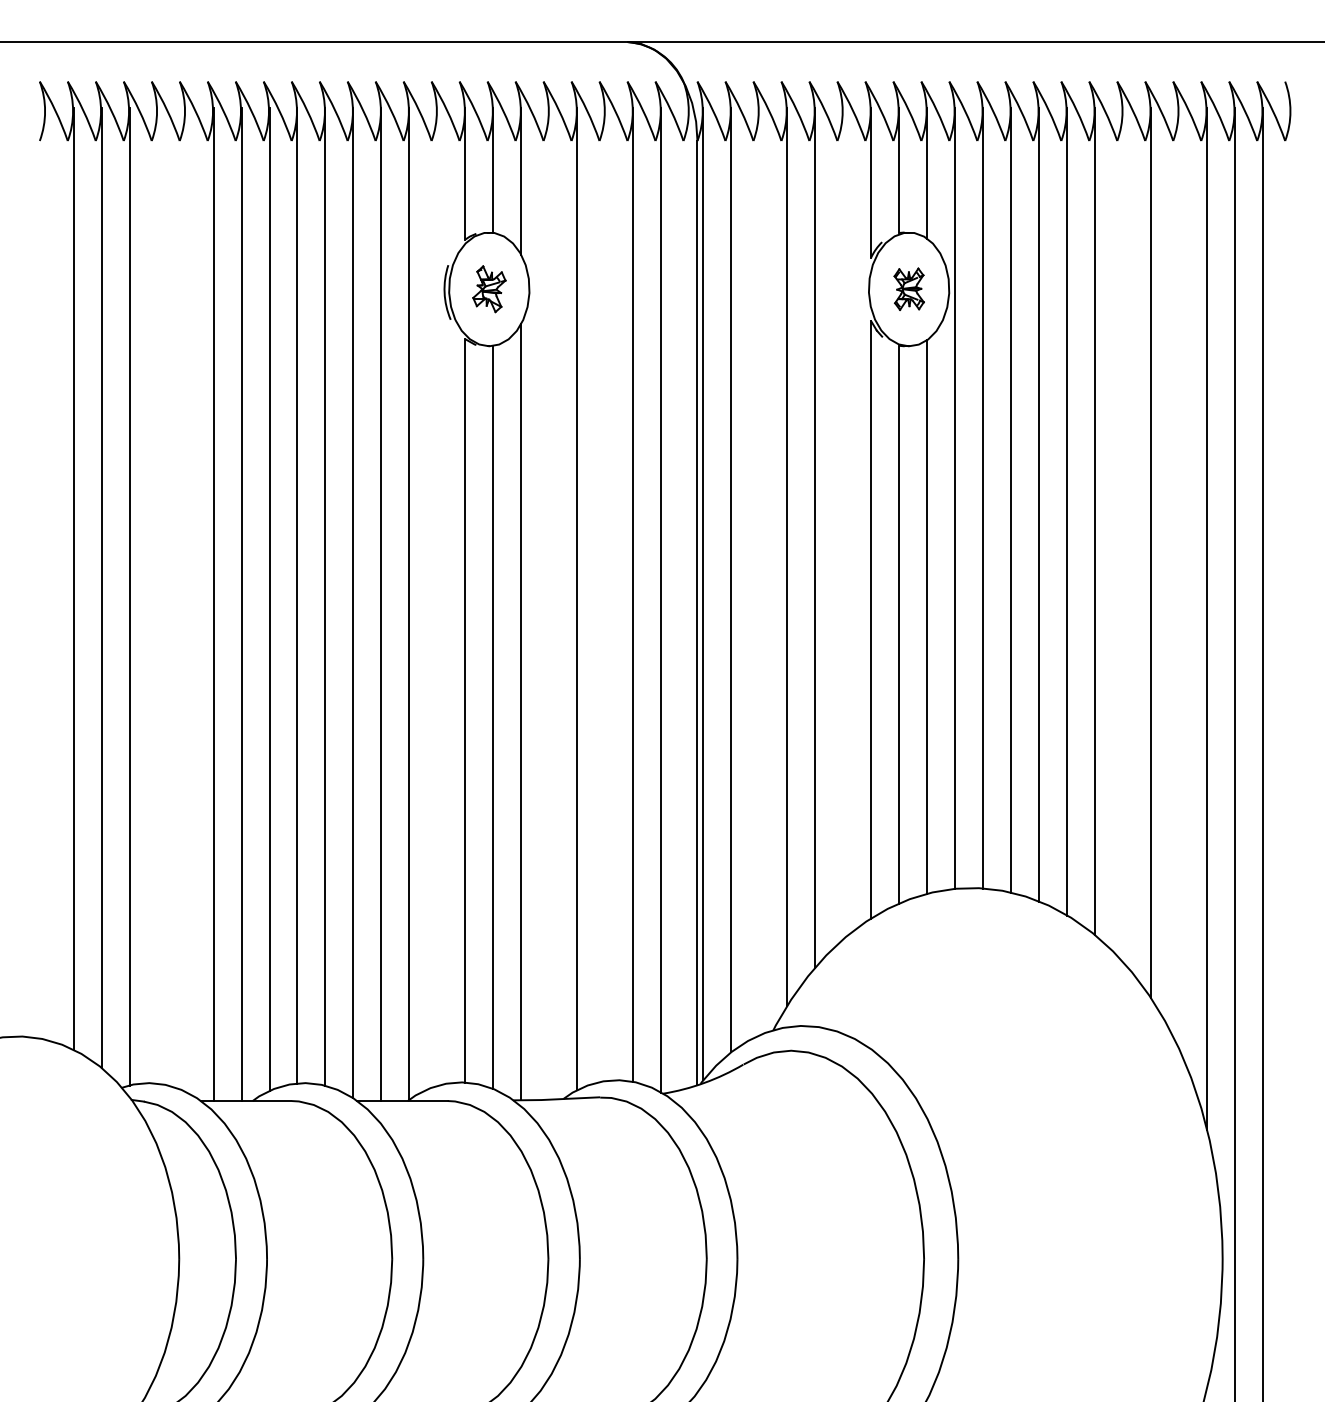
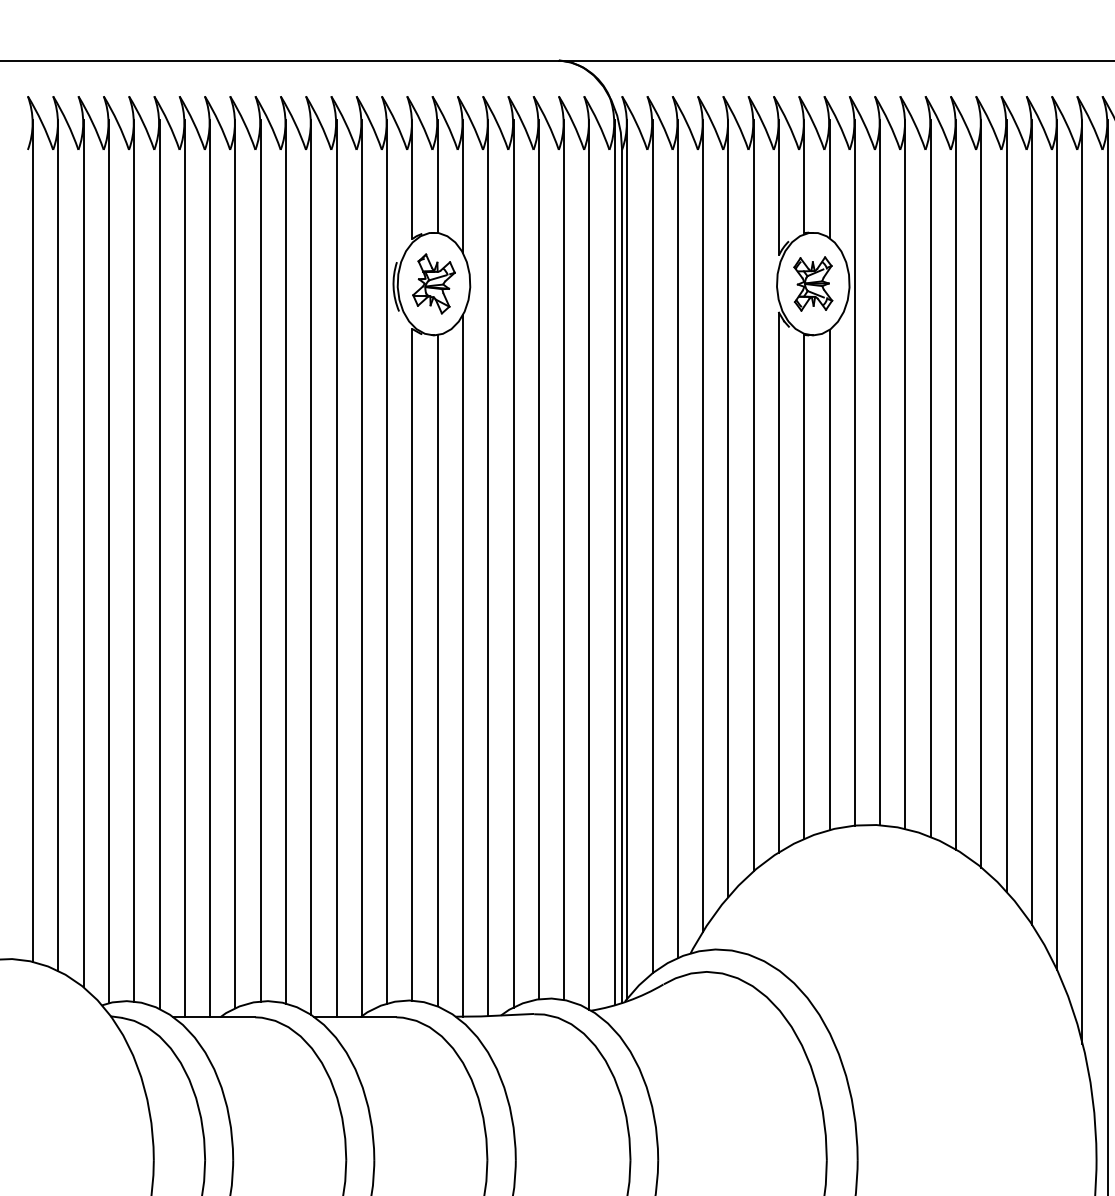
part: (489, 288) -> (434, 283), size x1.43
part: (909, 288) -> (813, 283), size x1.43
line: (843, 523) -> (754, 495), added
line: (1123, 535) -> (1006, 506), added
line: (759, 571) -> (678, 538), added
line: (45, 573) -> (33, 540), added
line: (1179, 578) -> (1057, 545), added
line: (605, 594) -> (538, 559), added
line: (157, 595) -> (134, 560), added
line: (437, 597) -> (387, 562), added
line: (689, 597) -> (614, 562), added
line: (185, 600) -> (159, 565), added
line: (549, 603) -> (488, 567), added

